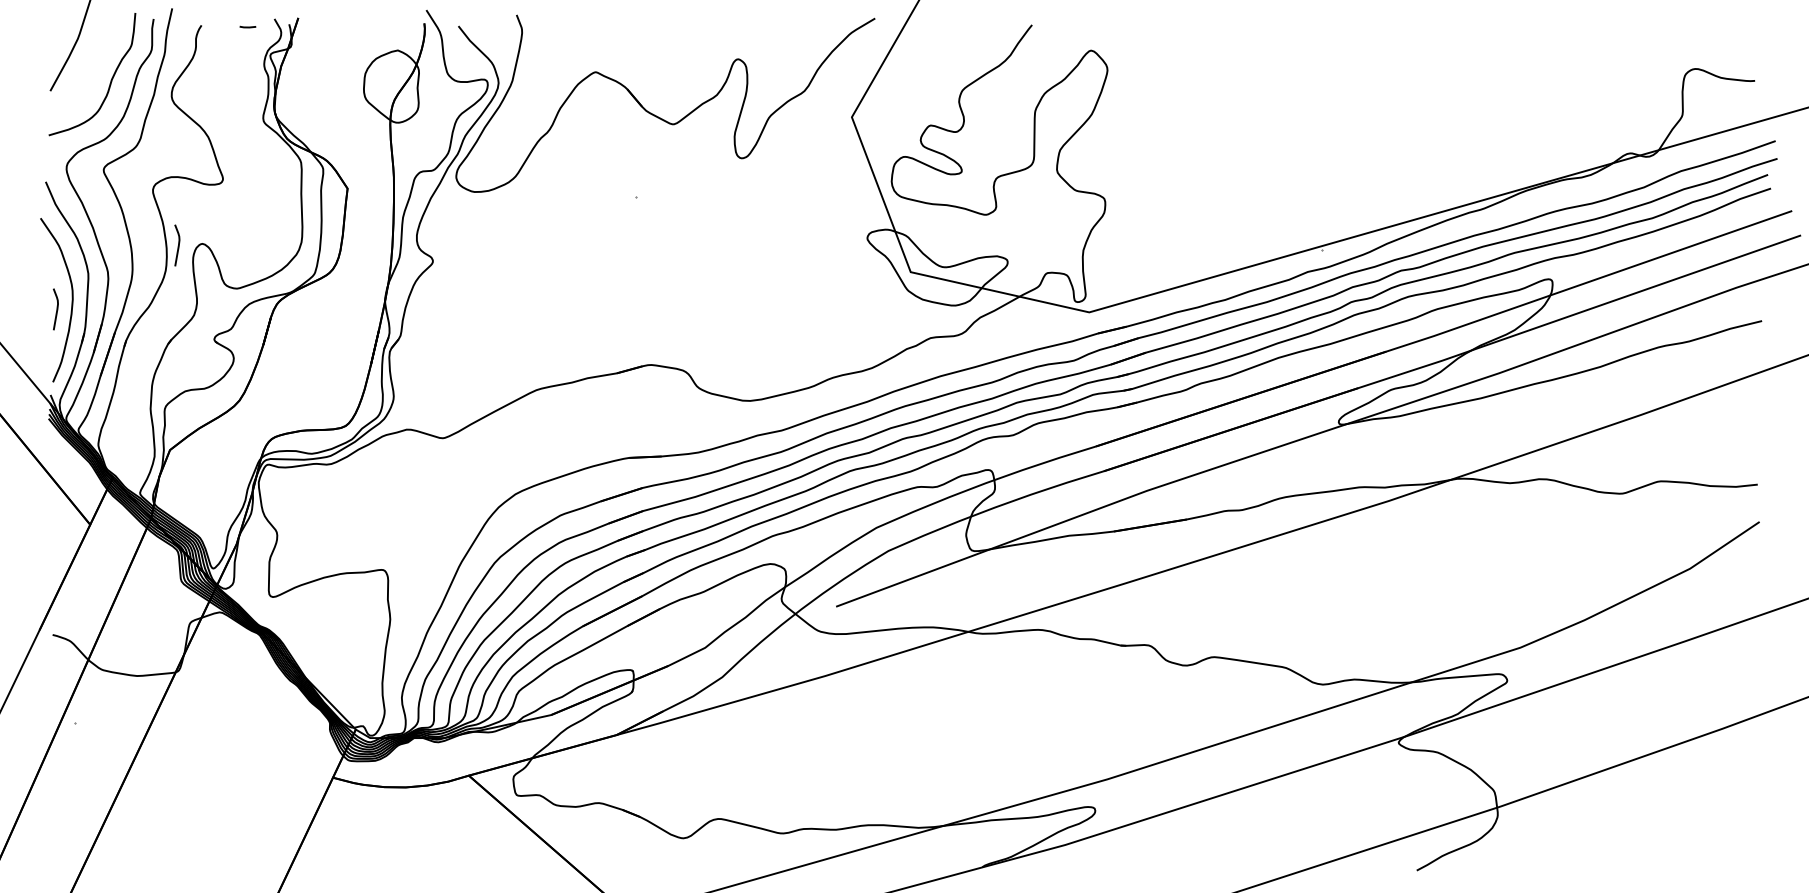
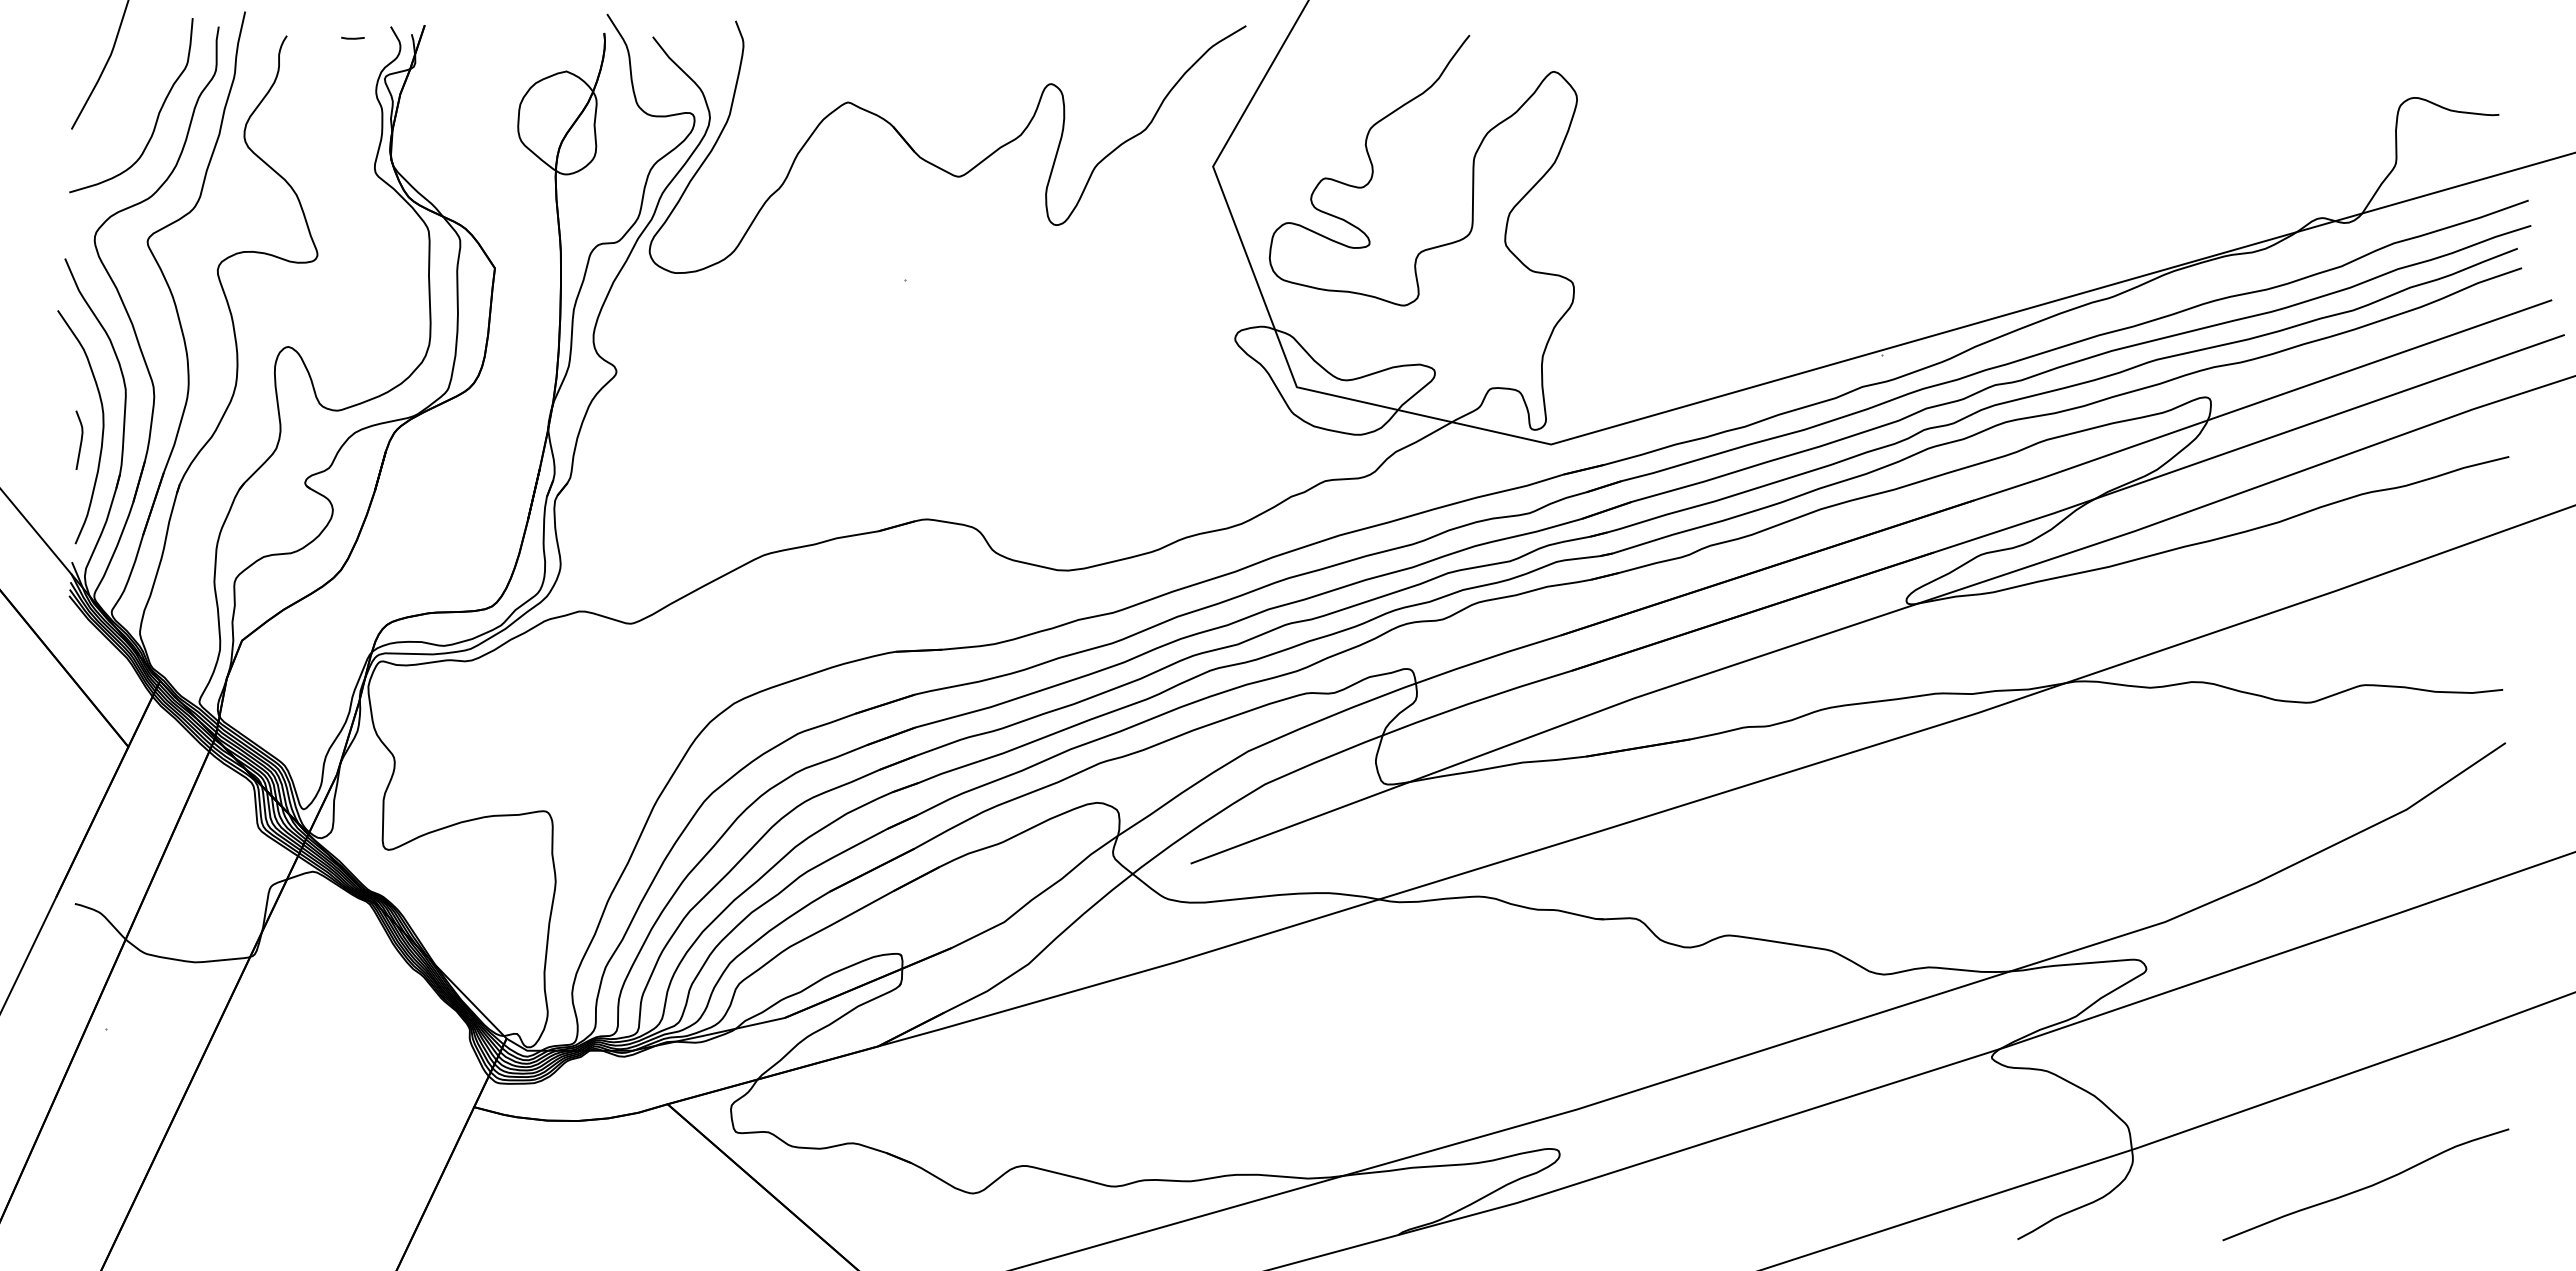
curve: (178, 244) -> (253, 348), removed
curve: (1661, 833) -> (2366, 1186), added

